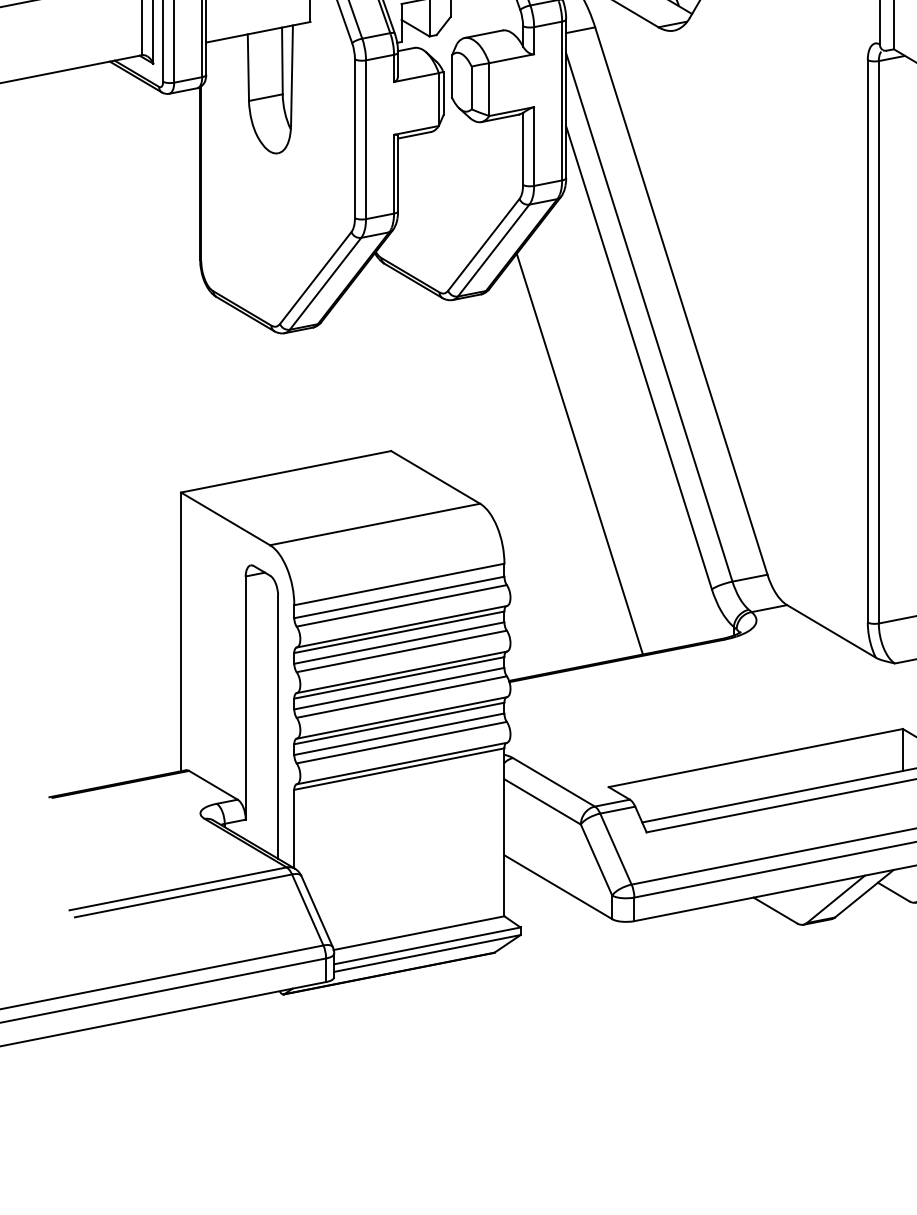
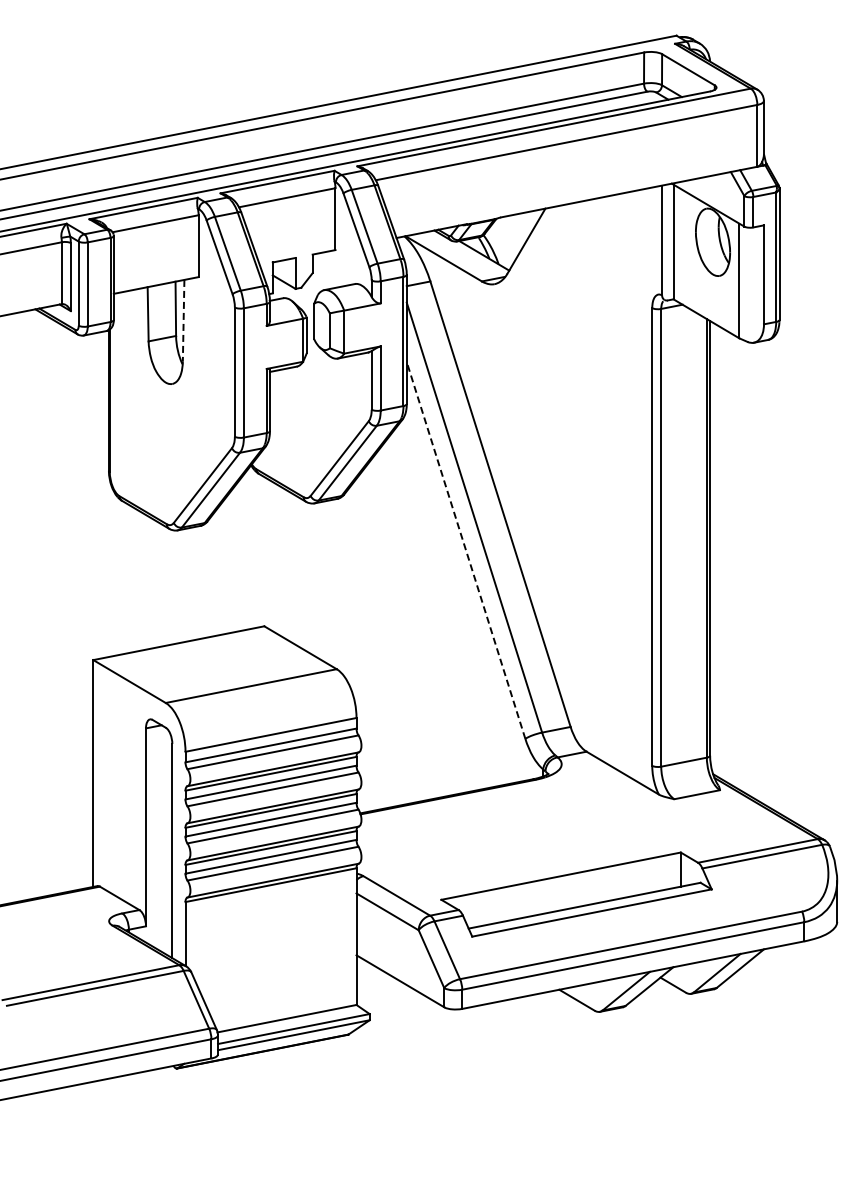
line: (291, 75) -> (183, 320), solid -> dashed
line: (639, 357) -> (466, 550), solid -> dashed
line: (579, 453) -> (417, 628), removed

